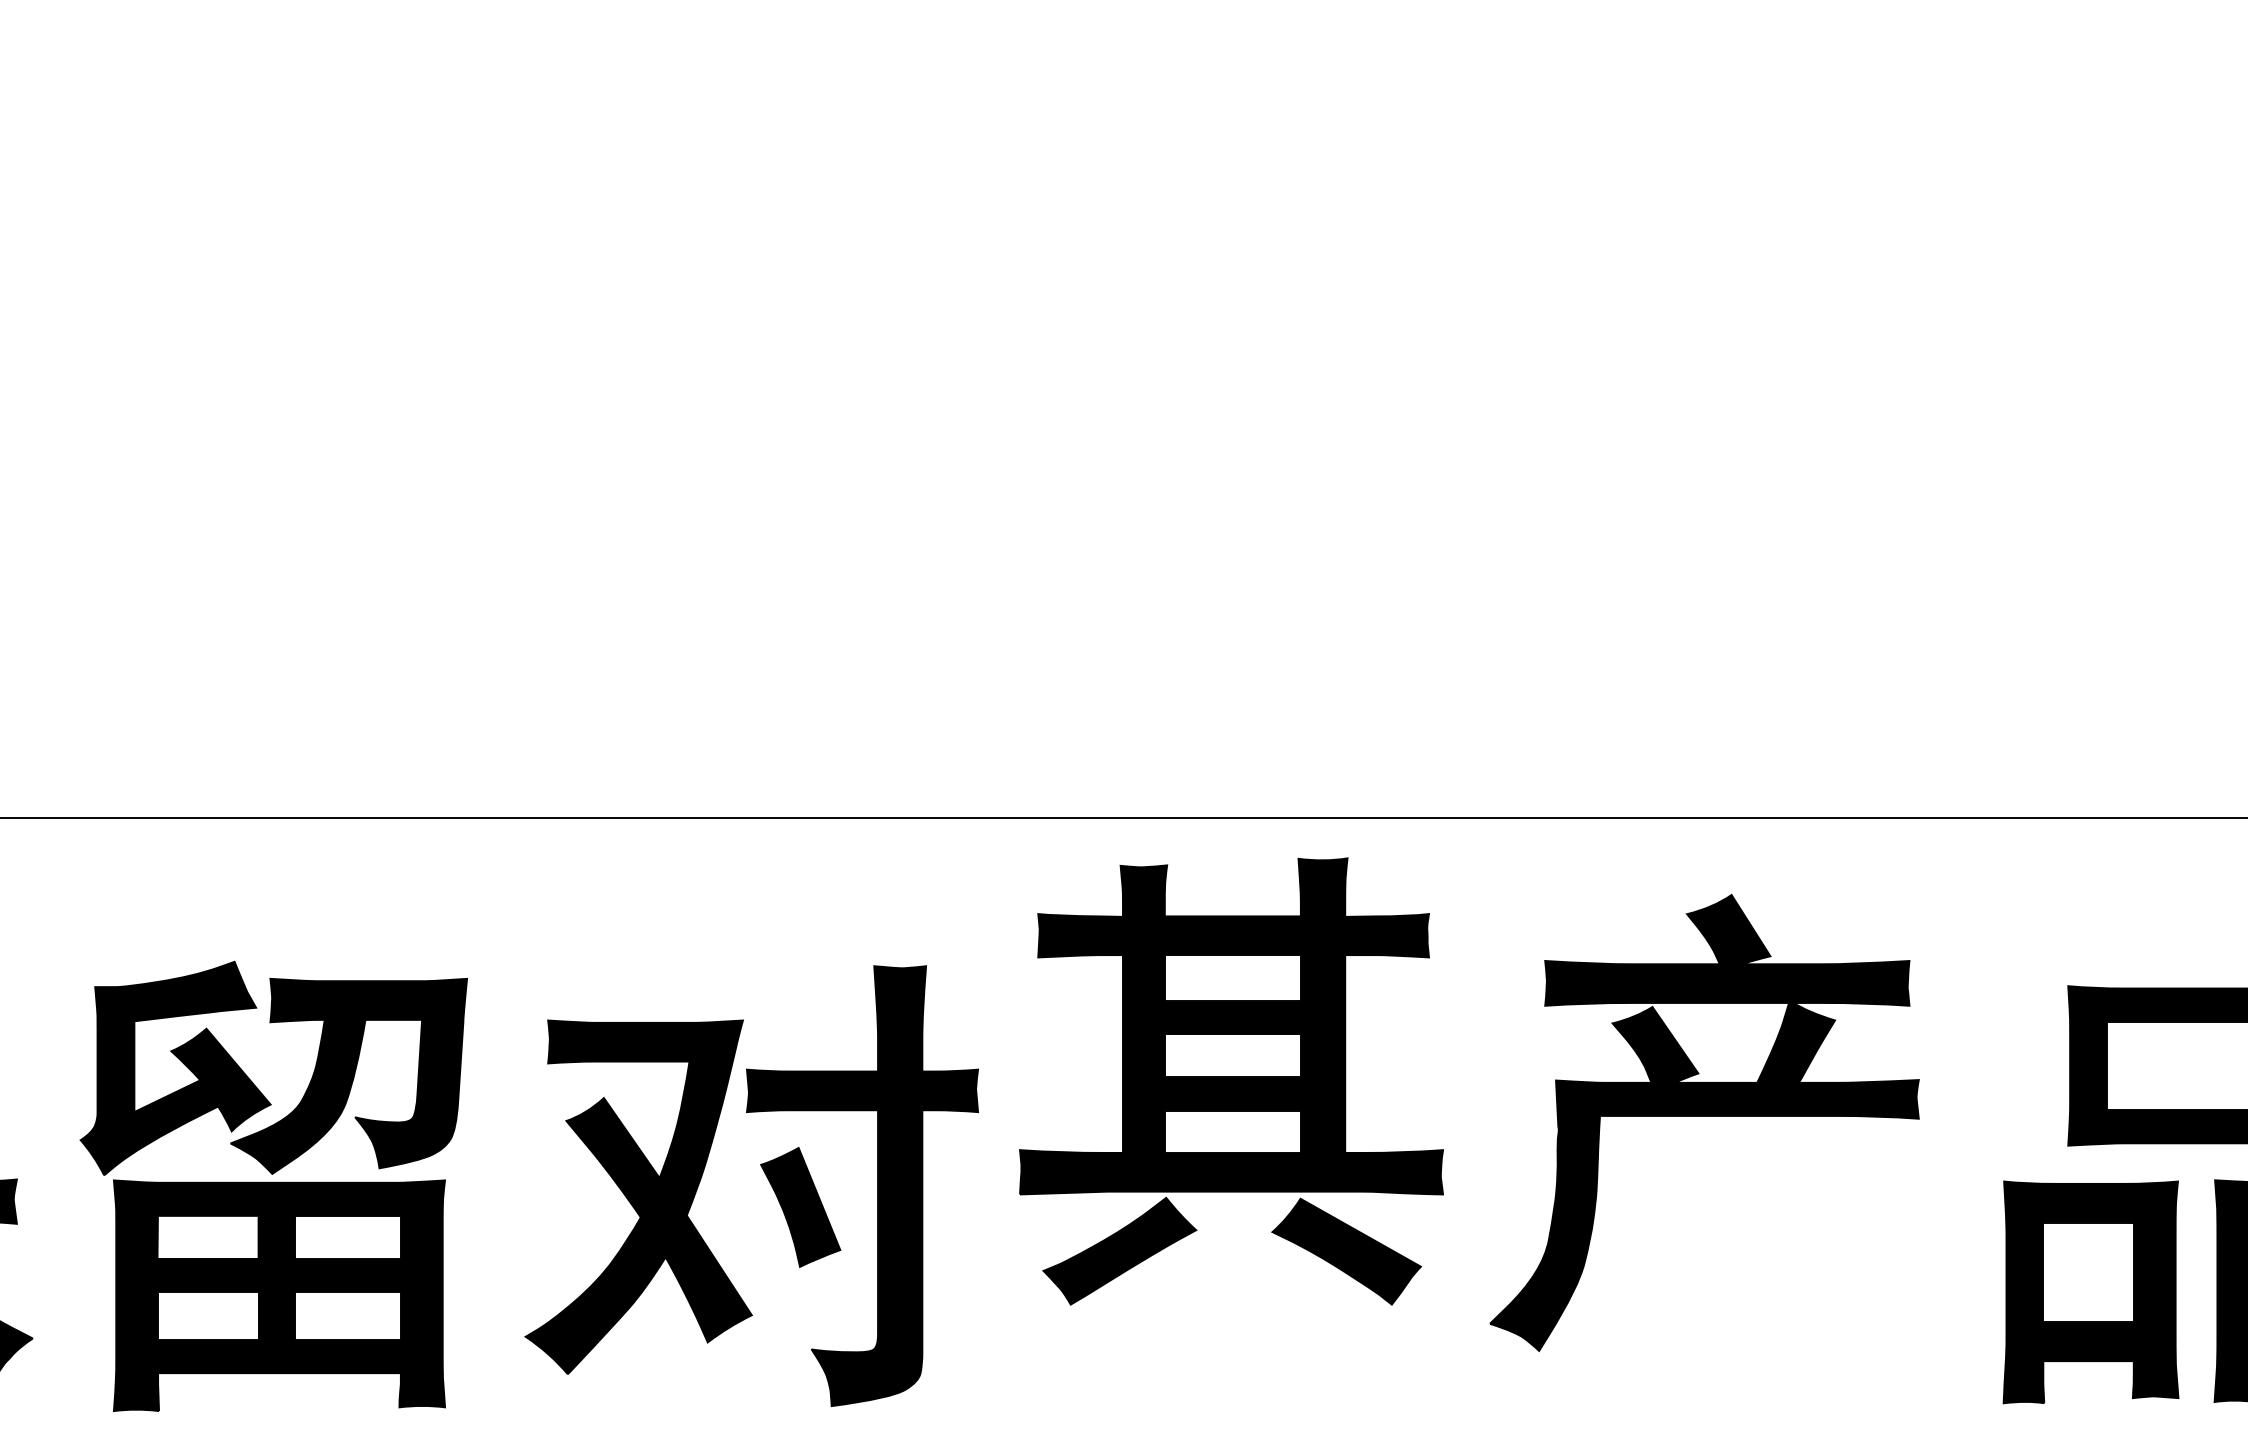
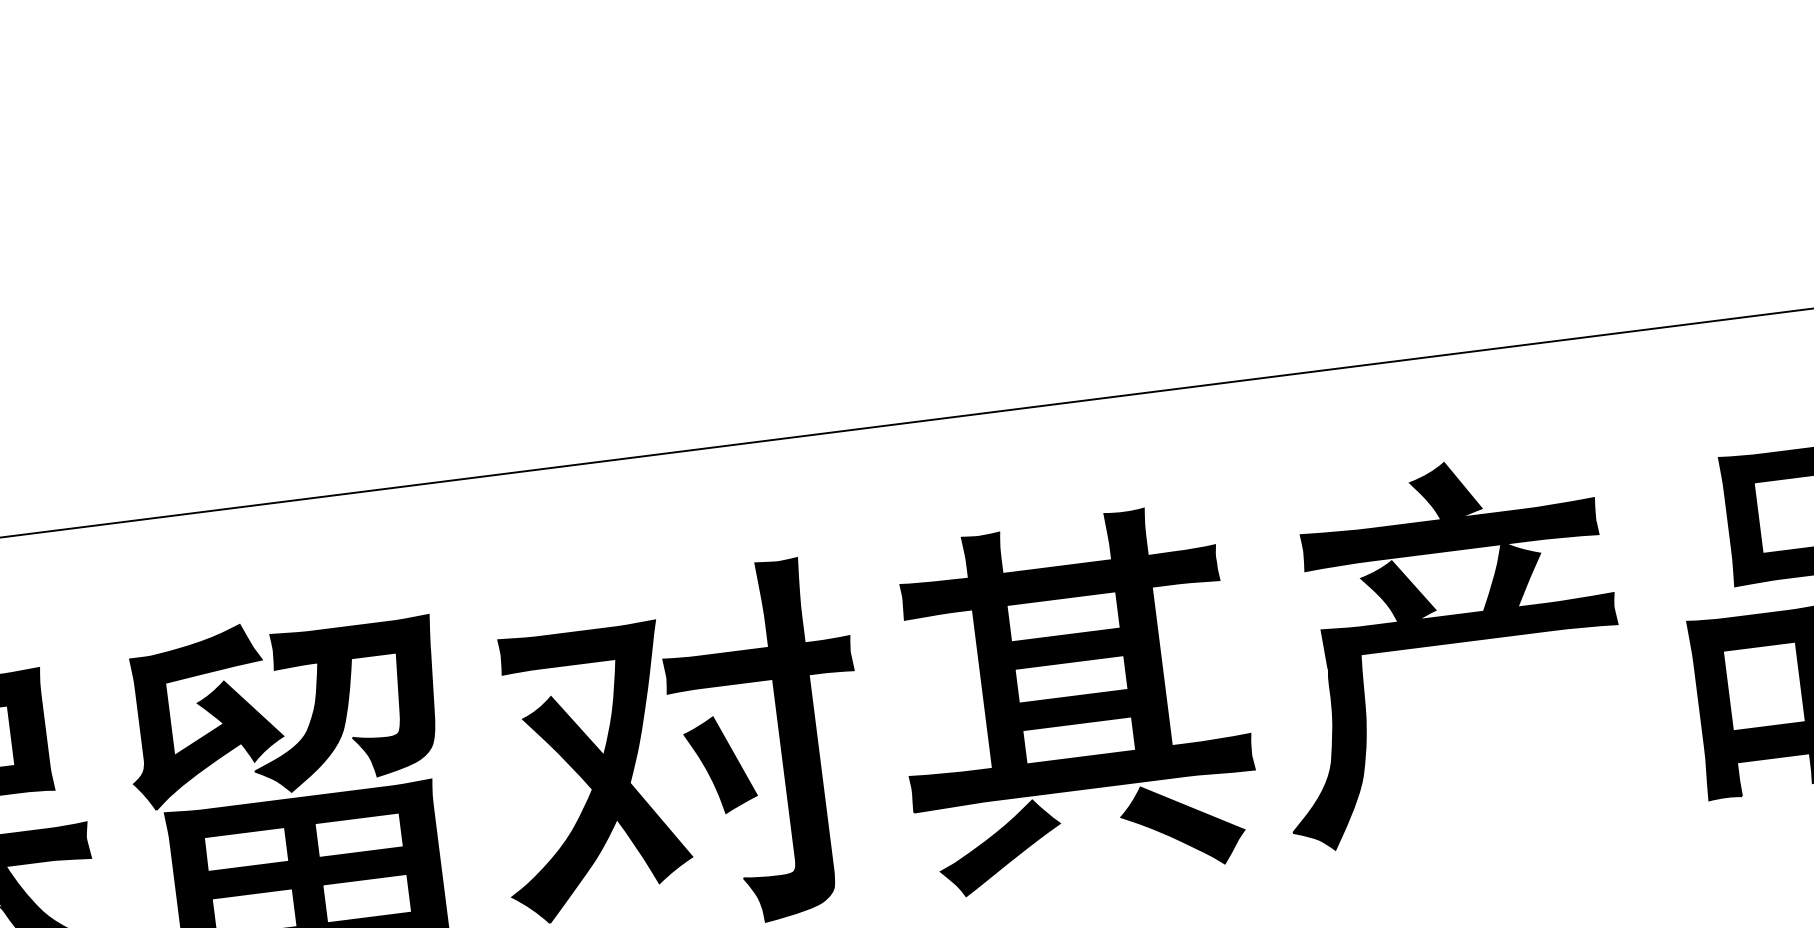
part: (1231, 1081) -> (1073, 700), moved
part: (1704, 1122) -> (1445, 648), moved

